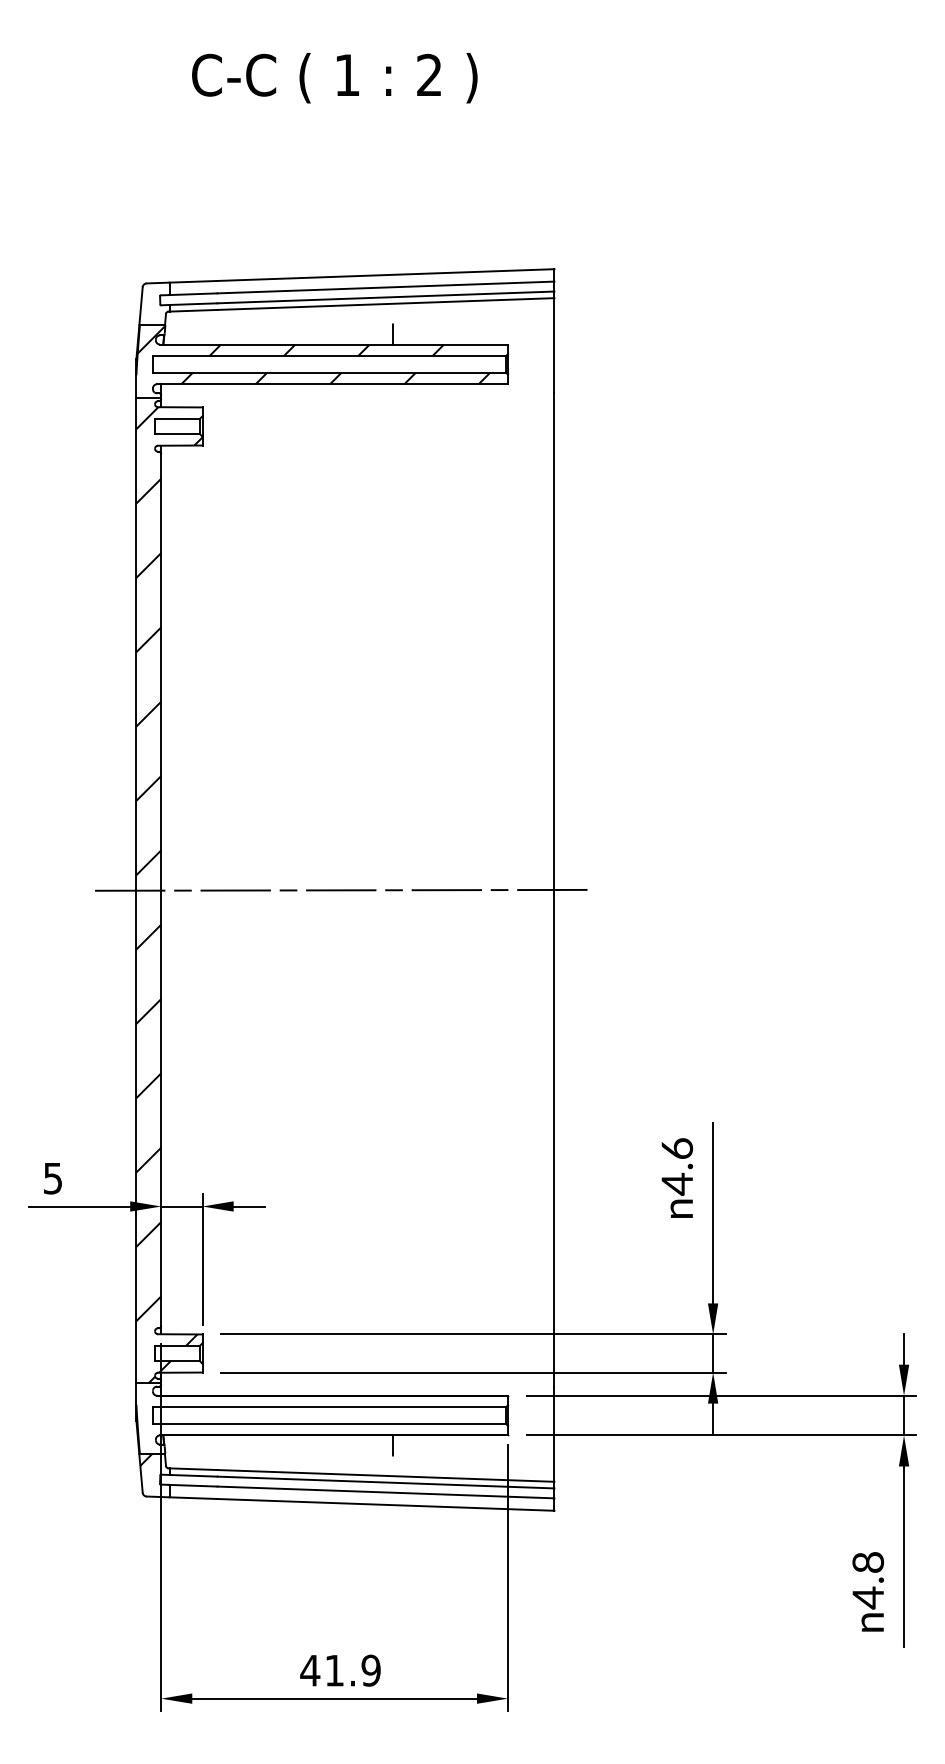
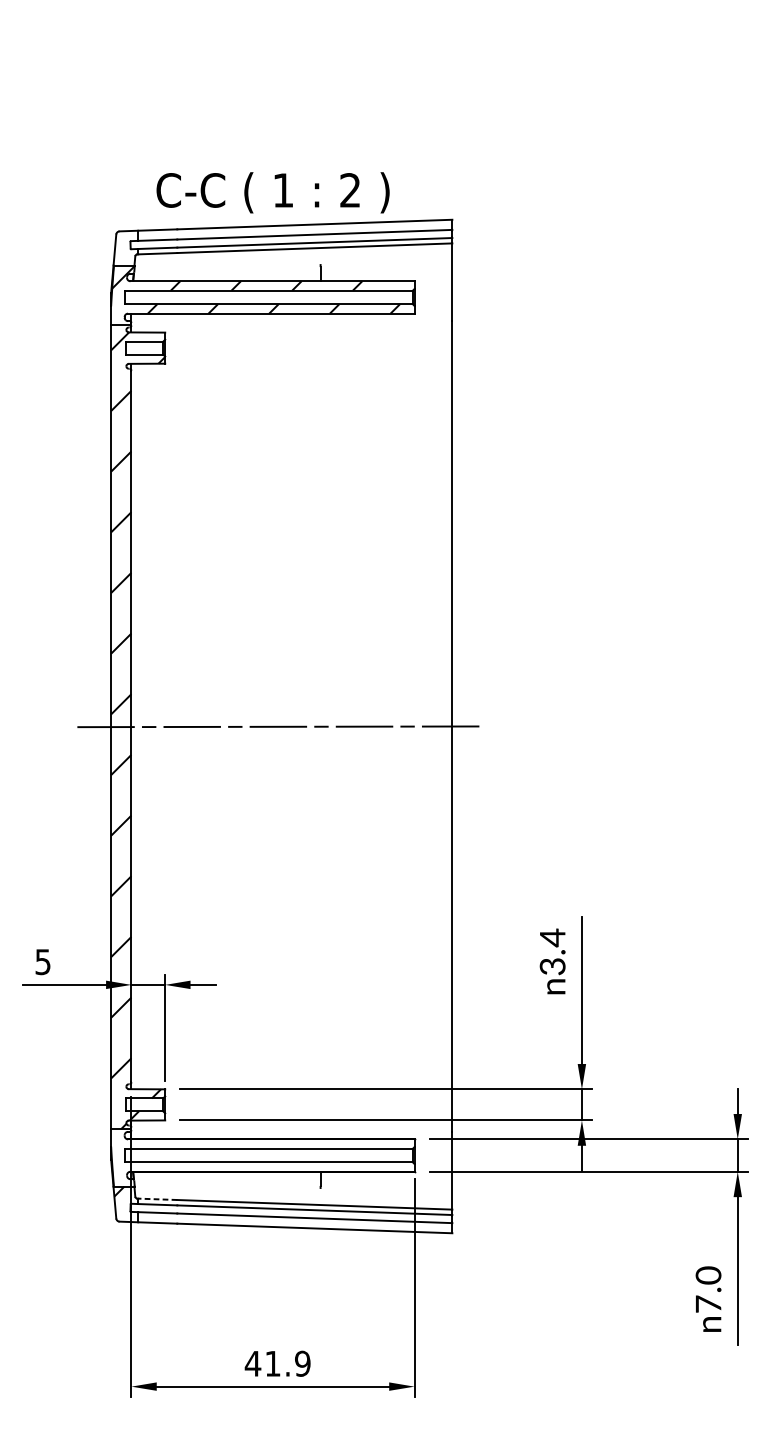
text: (334, 78) -> (272, 193), moved
text: (677, 1166) -> (552, 952), 4.6 -> 3.4
line: (193, 1469) -> (157, 1199), solid -> dashed
text: (867, 1580) -> (707, 1290), 4.8 -> 7.0

